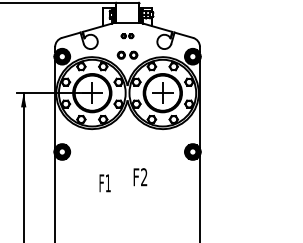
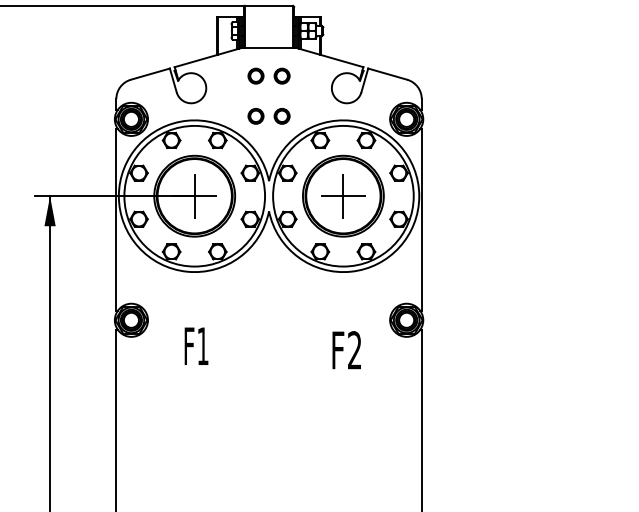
part: (127, 35) -> (268, 74), size x1.67
text: (140, 177) -> (346, 350), moved
text: (104, 183) -> (195, 346), moved

